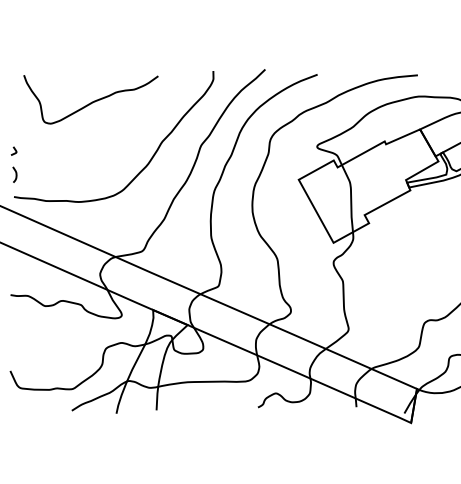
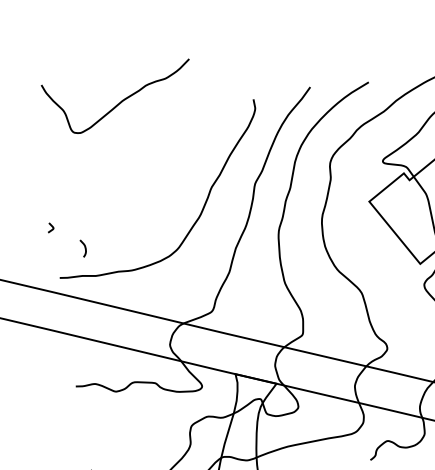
curve: (92, 101) -> (122, 100), moved
curve: (15, 174) -> (84, 247), moved

